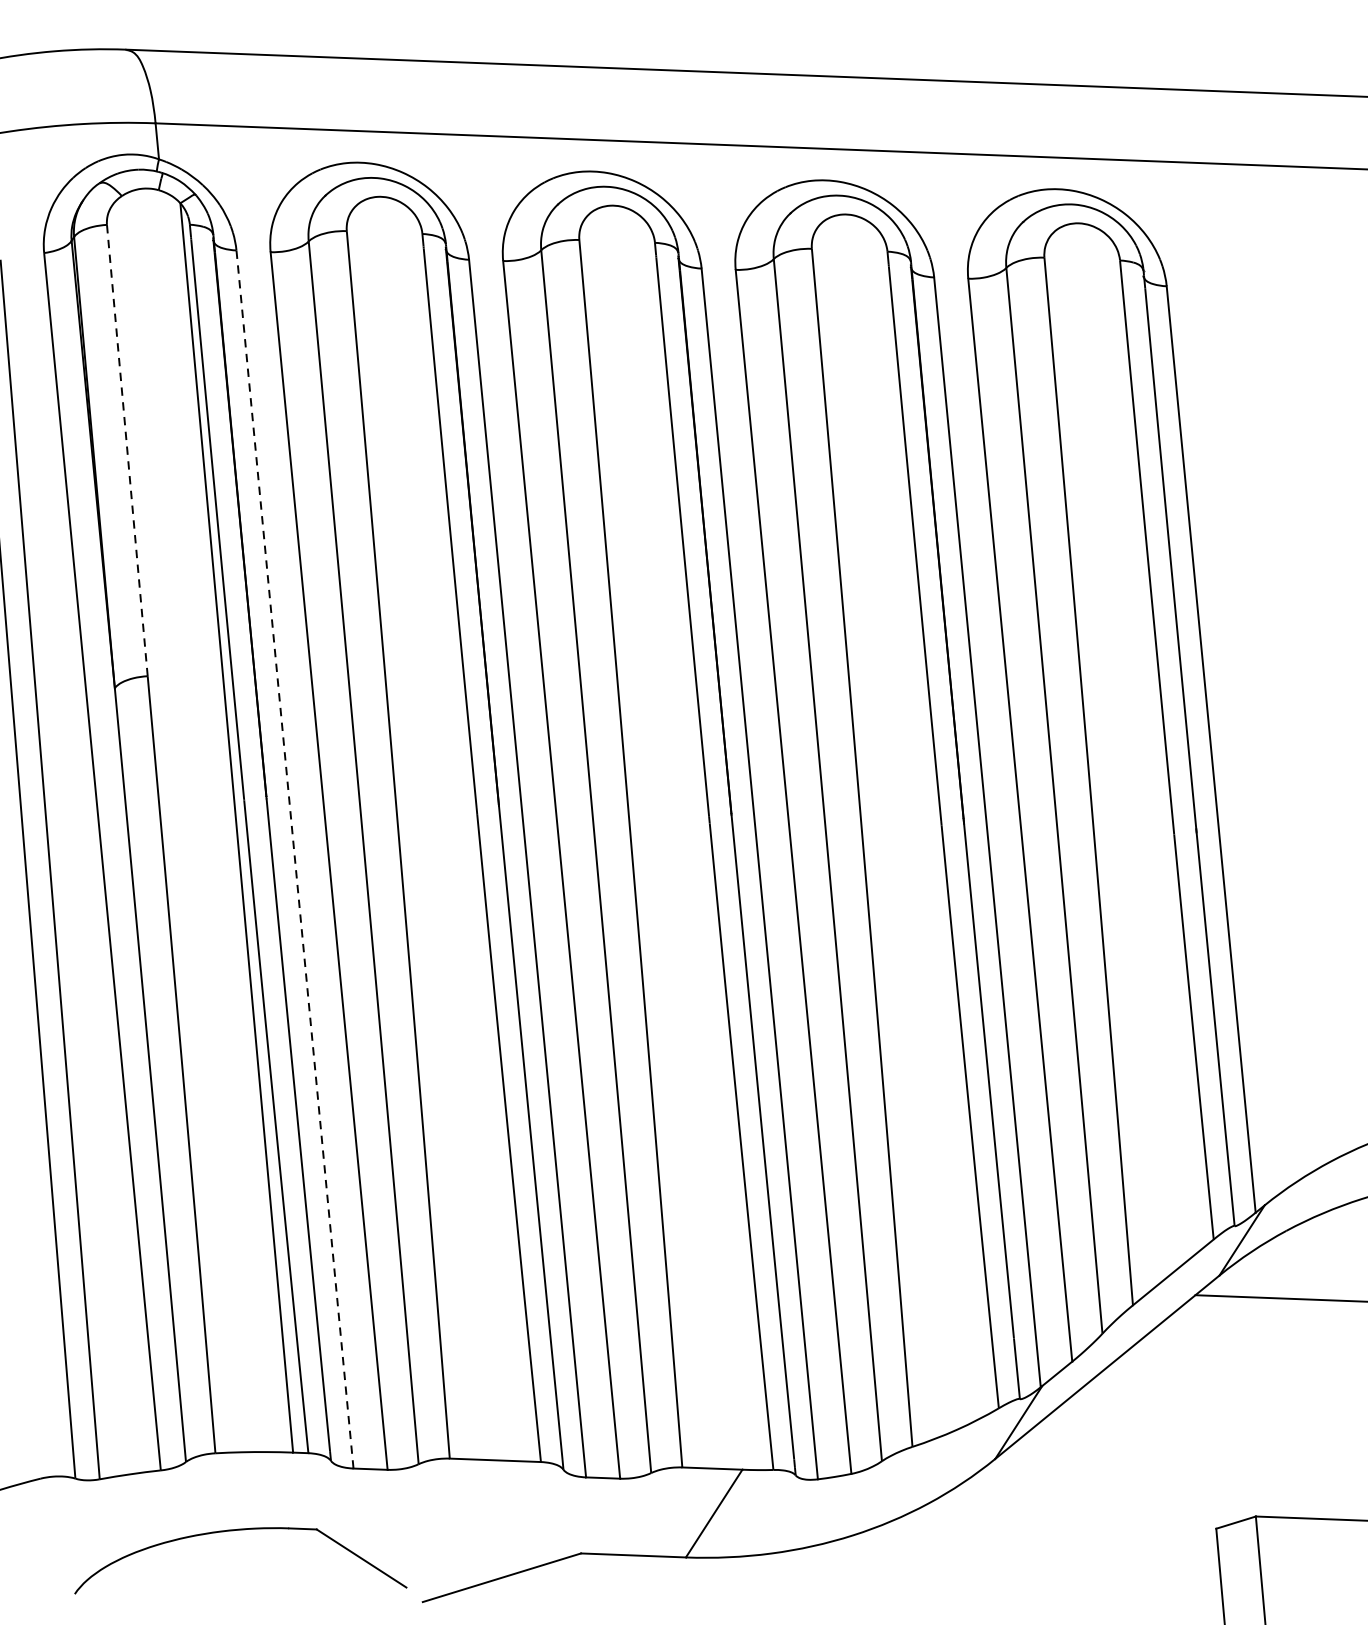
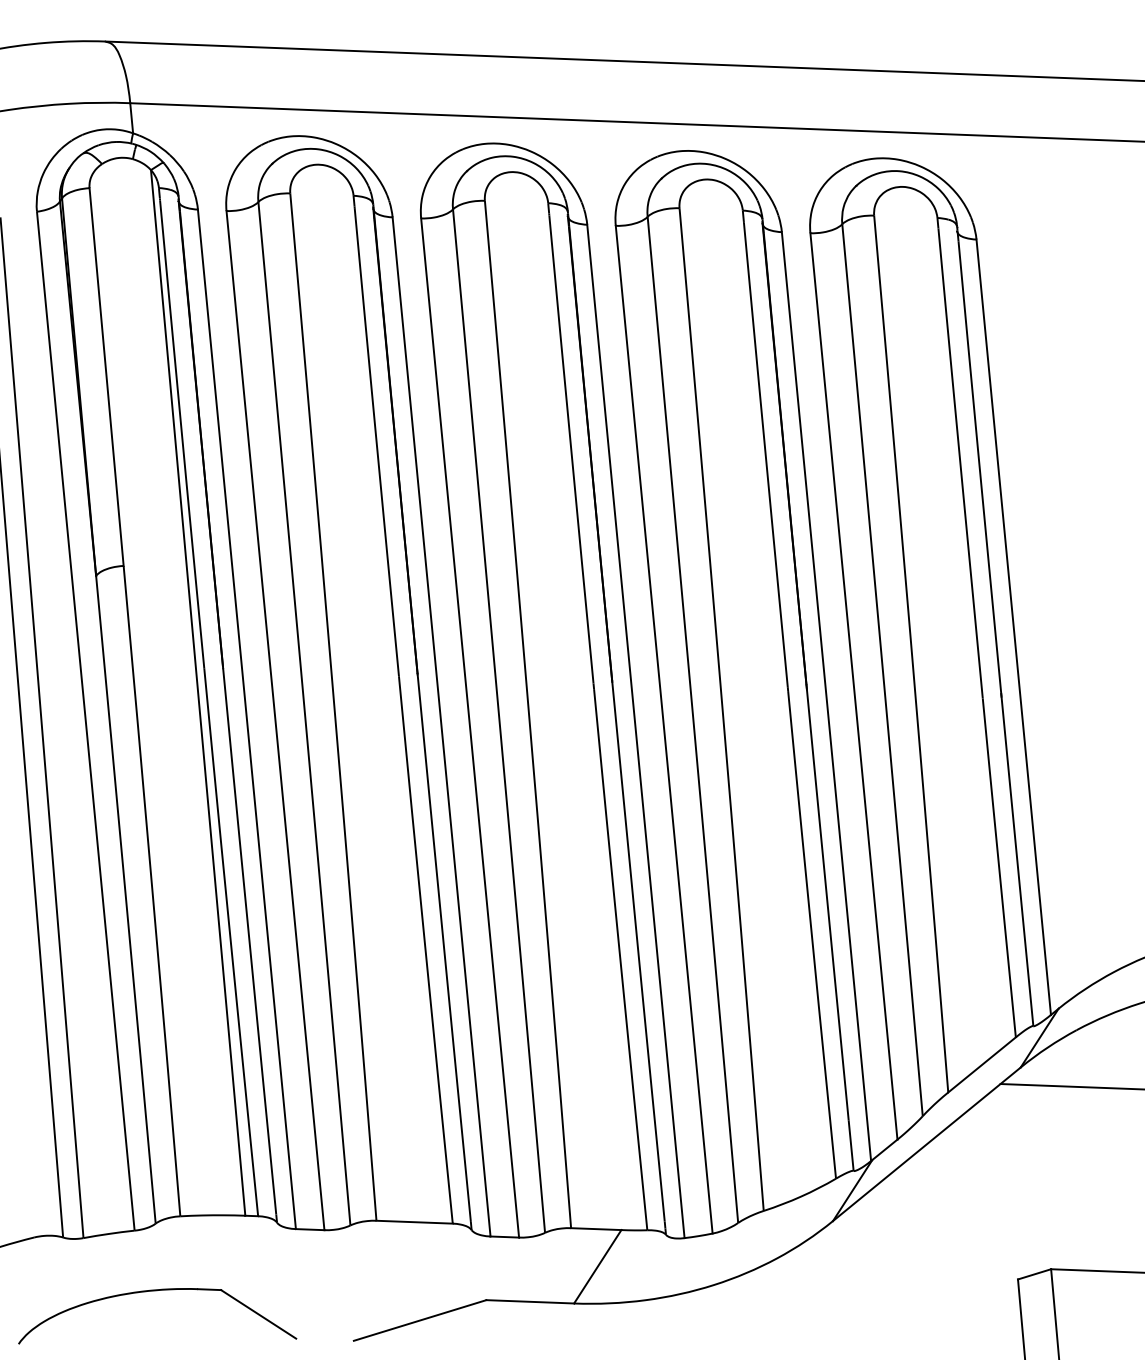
line: (127, 451) -> (106, 377), dashed -> solid
line: (294, 858) -> (246, 718), dashed -> solid
part: (240, 1531) -> (157, 1291), moved

